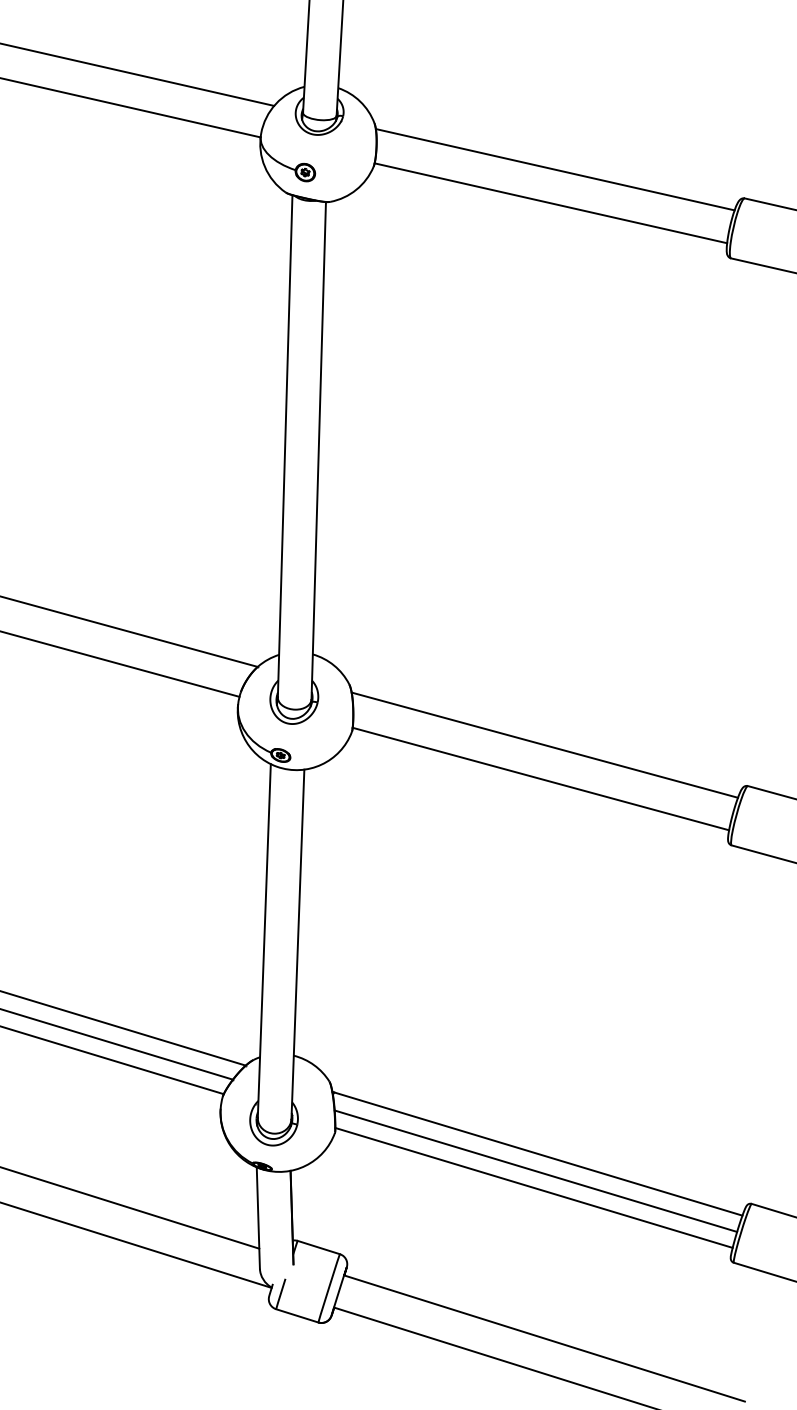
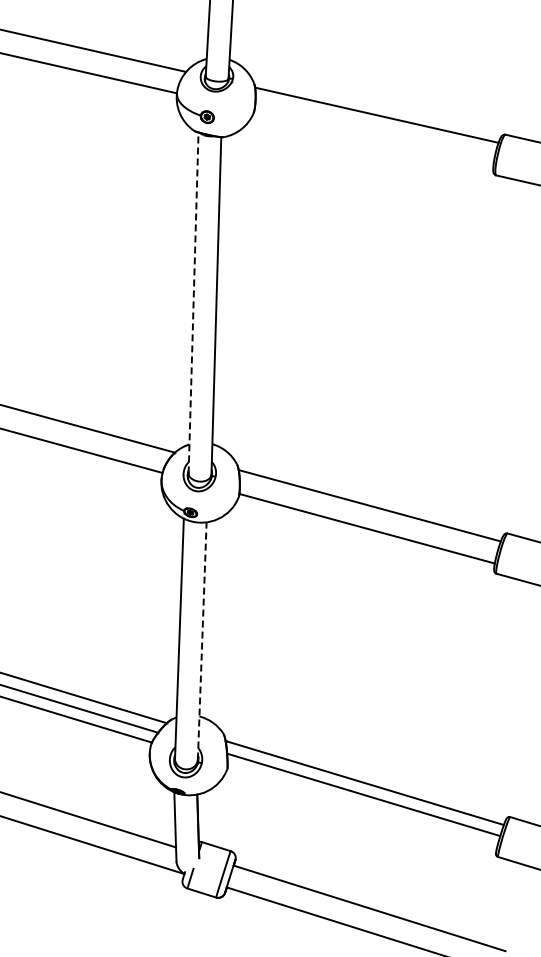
line: (550, 202) -> (373, 137), removed
line: (285, 445) -> (193, 302), solid -> dashed
line: (298, 943) -> (202, 640), solid -> dashed
line: (534, 1186) -> (362, 805), removed

